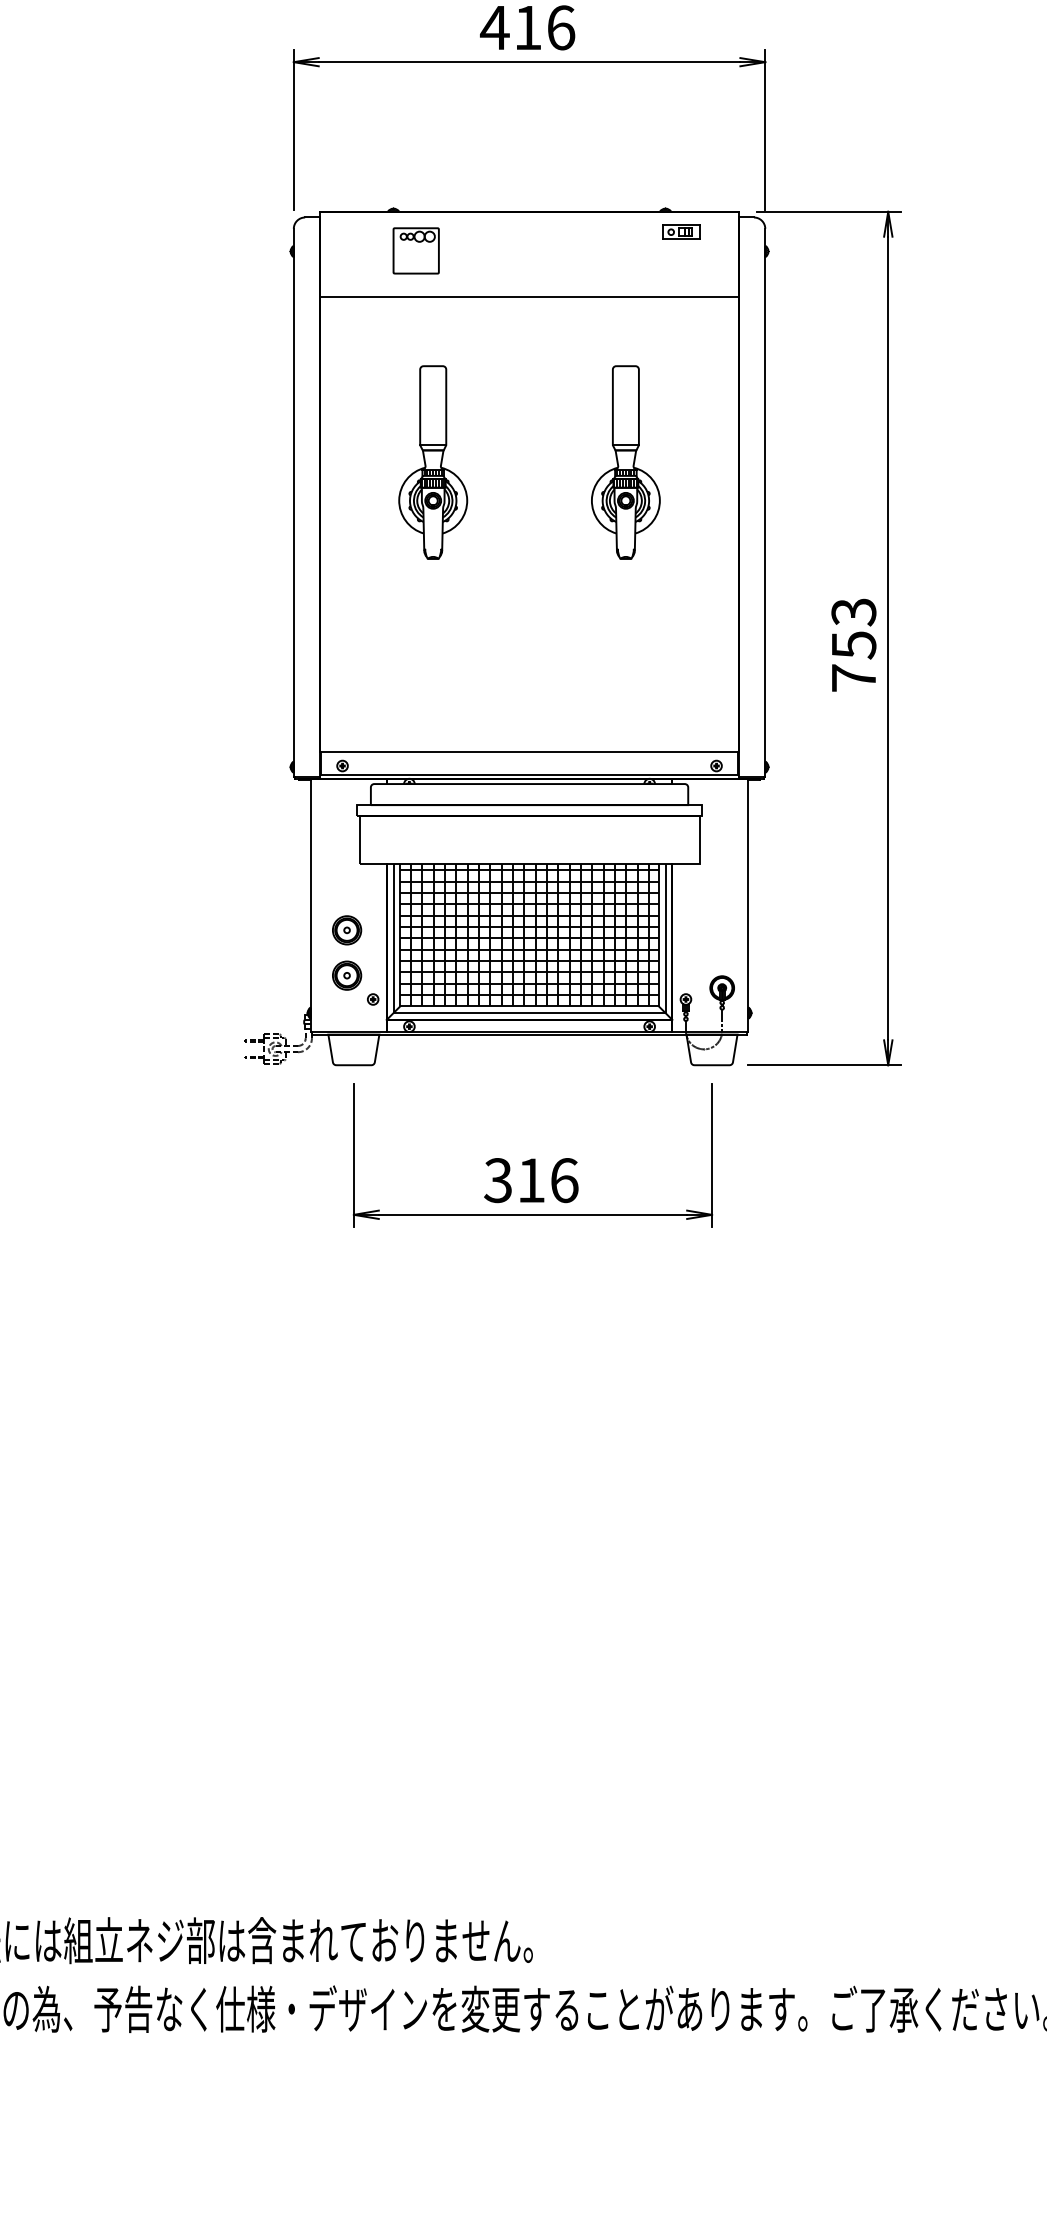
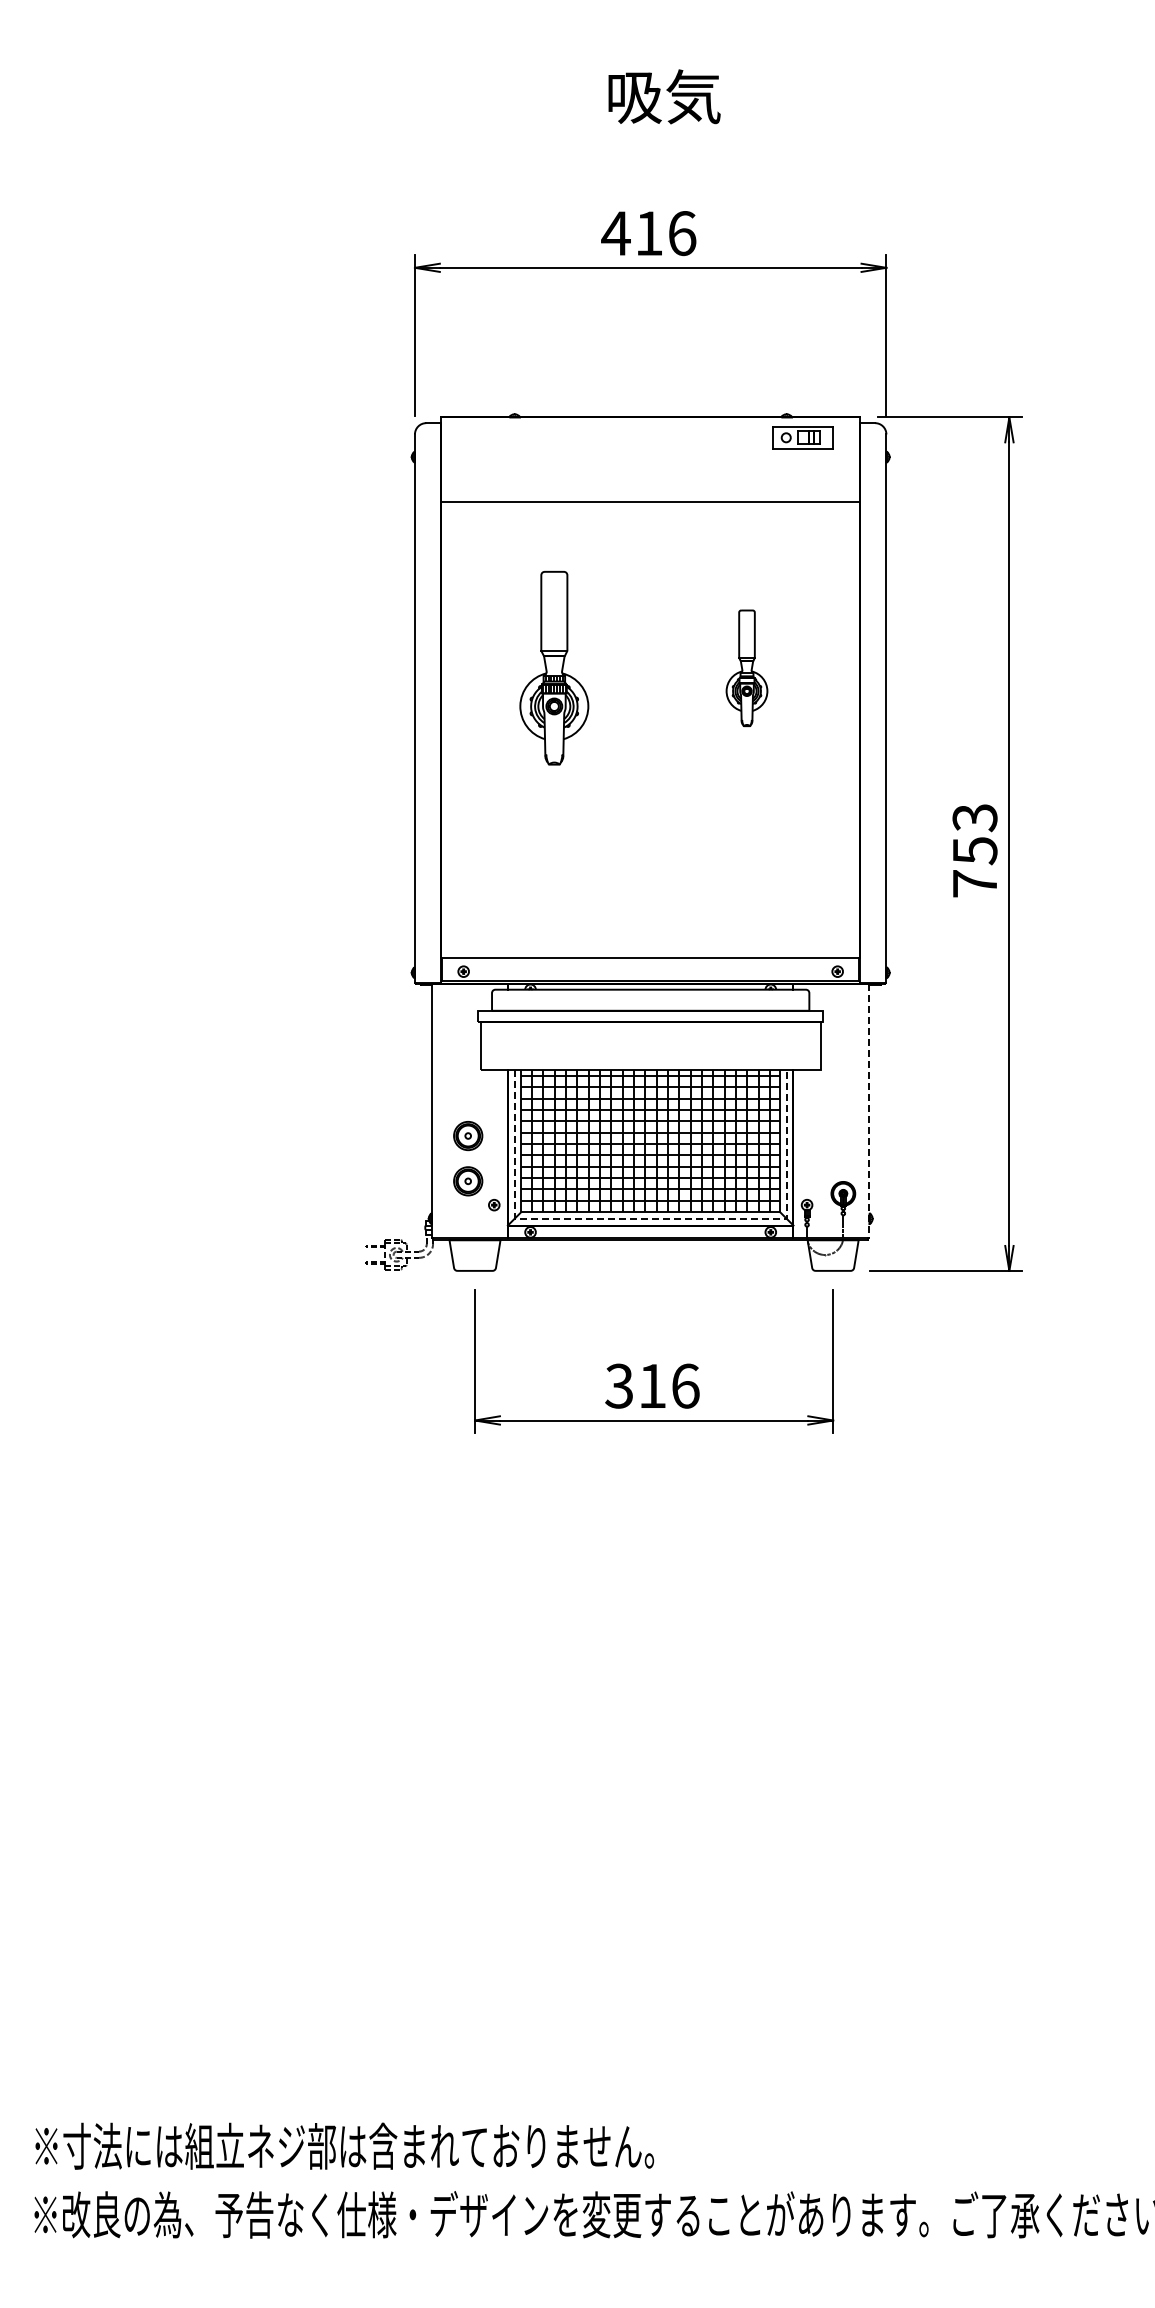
part: (681, 231) -> (802, 437), size x1.6
part: (415, 250) -> (536, 456), removed
part: (625, 462) -> (746, 668), size x0.6
line: (748, 905) -> (869, 1111), solid -> dashed
line: (530, 1012) -> (651, 1218), solid -> dashed

